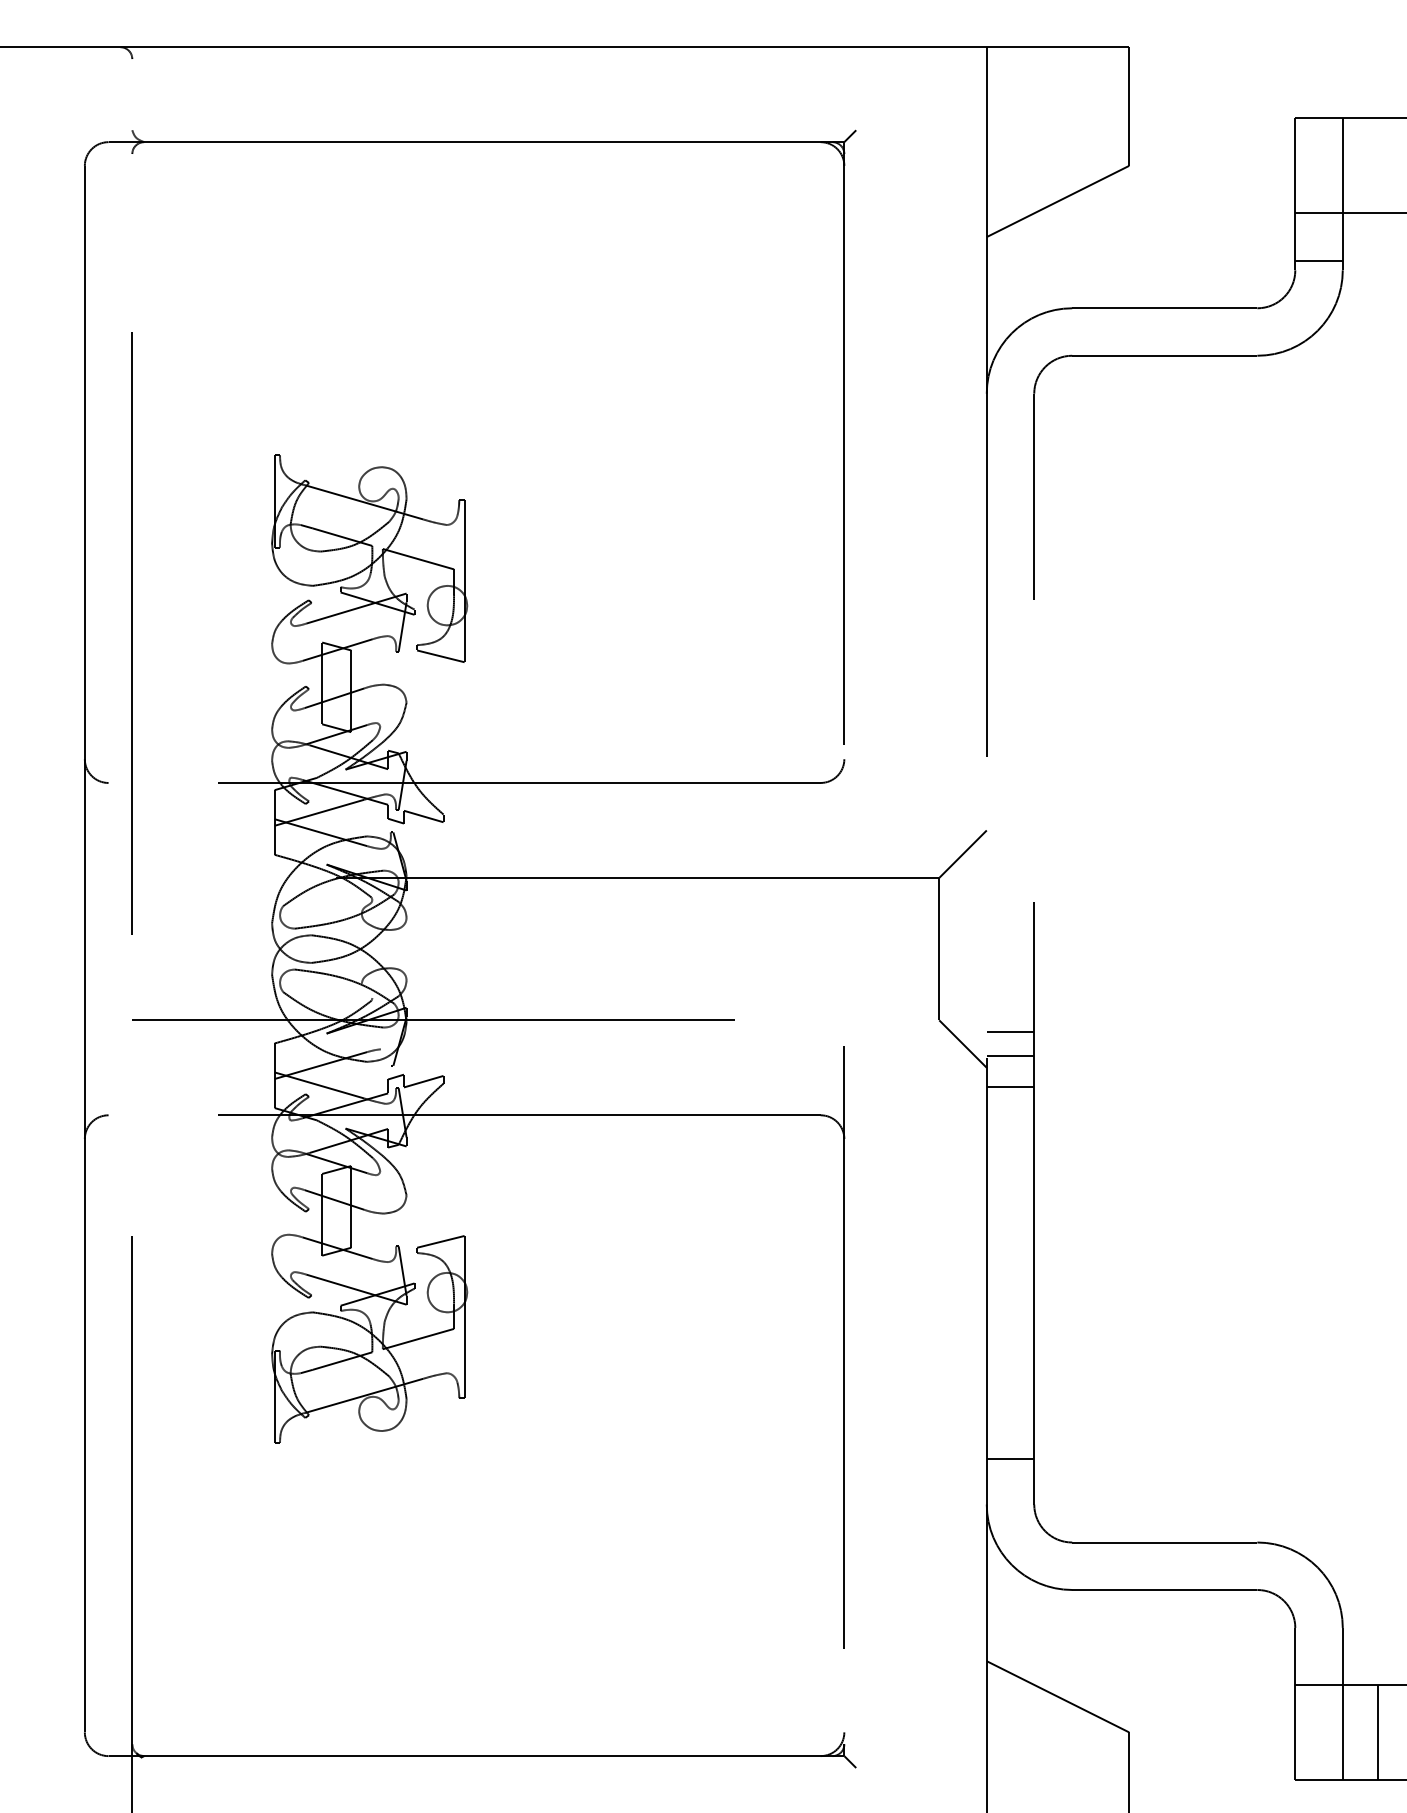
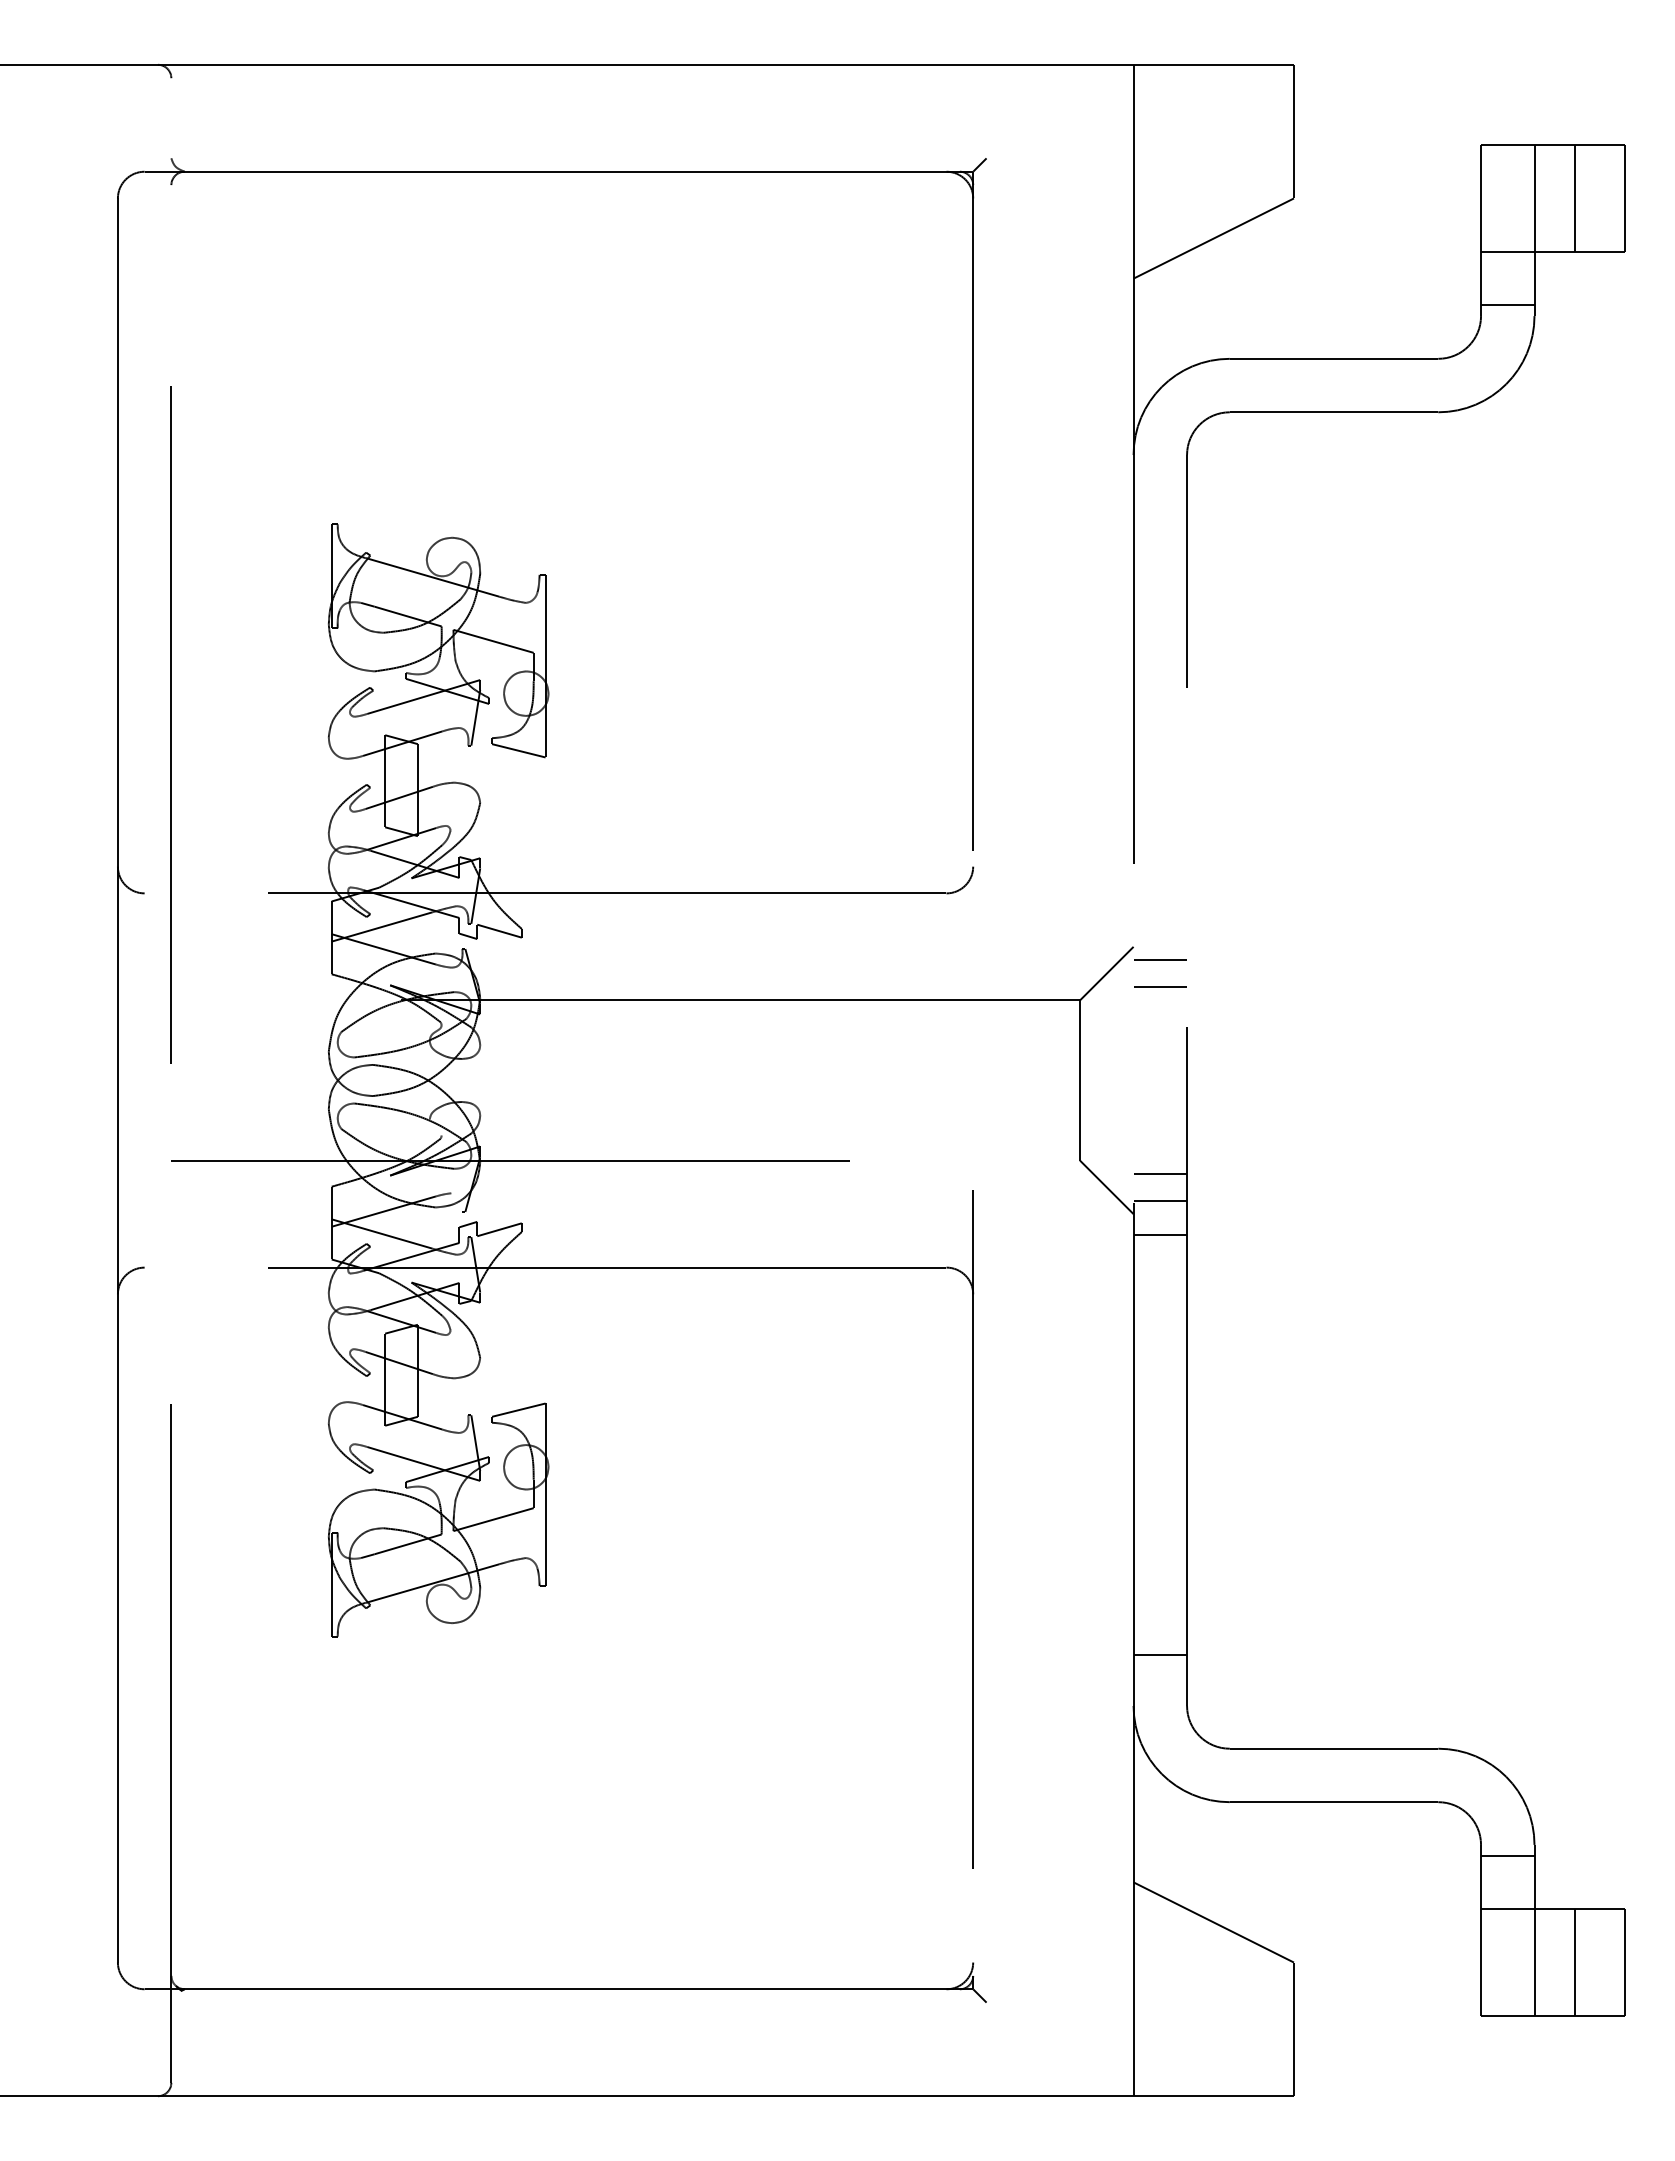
line: (1378, 165) -> (1574, 198), added
line: (1010, 842) -> (1160, 960), added
line: (1010, 865) -> (1160, 986), added
line: (1318, 1637) -> (1507, 1855), added

